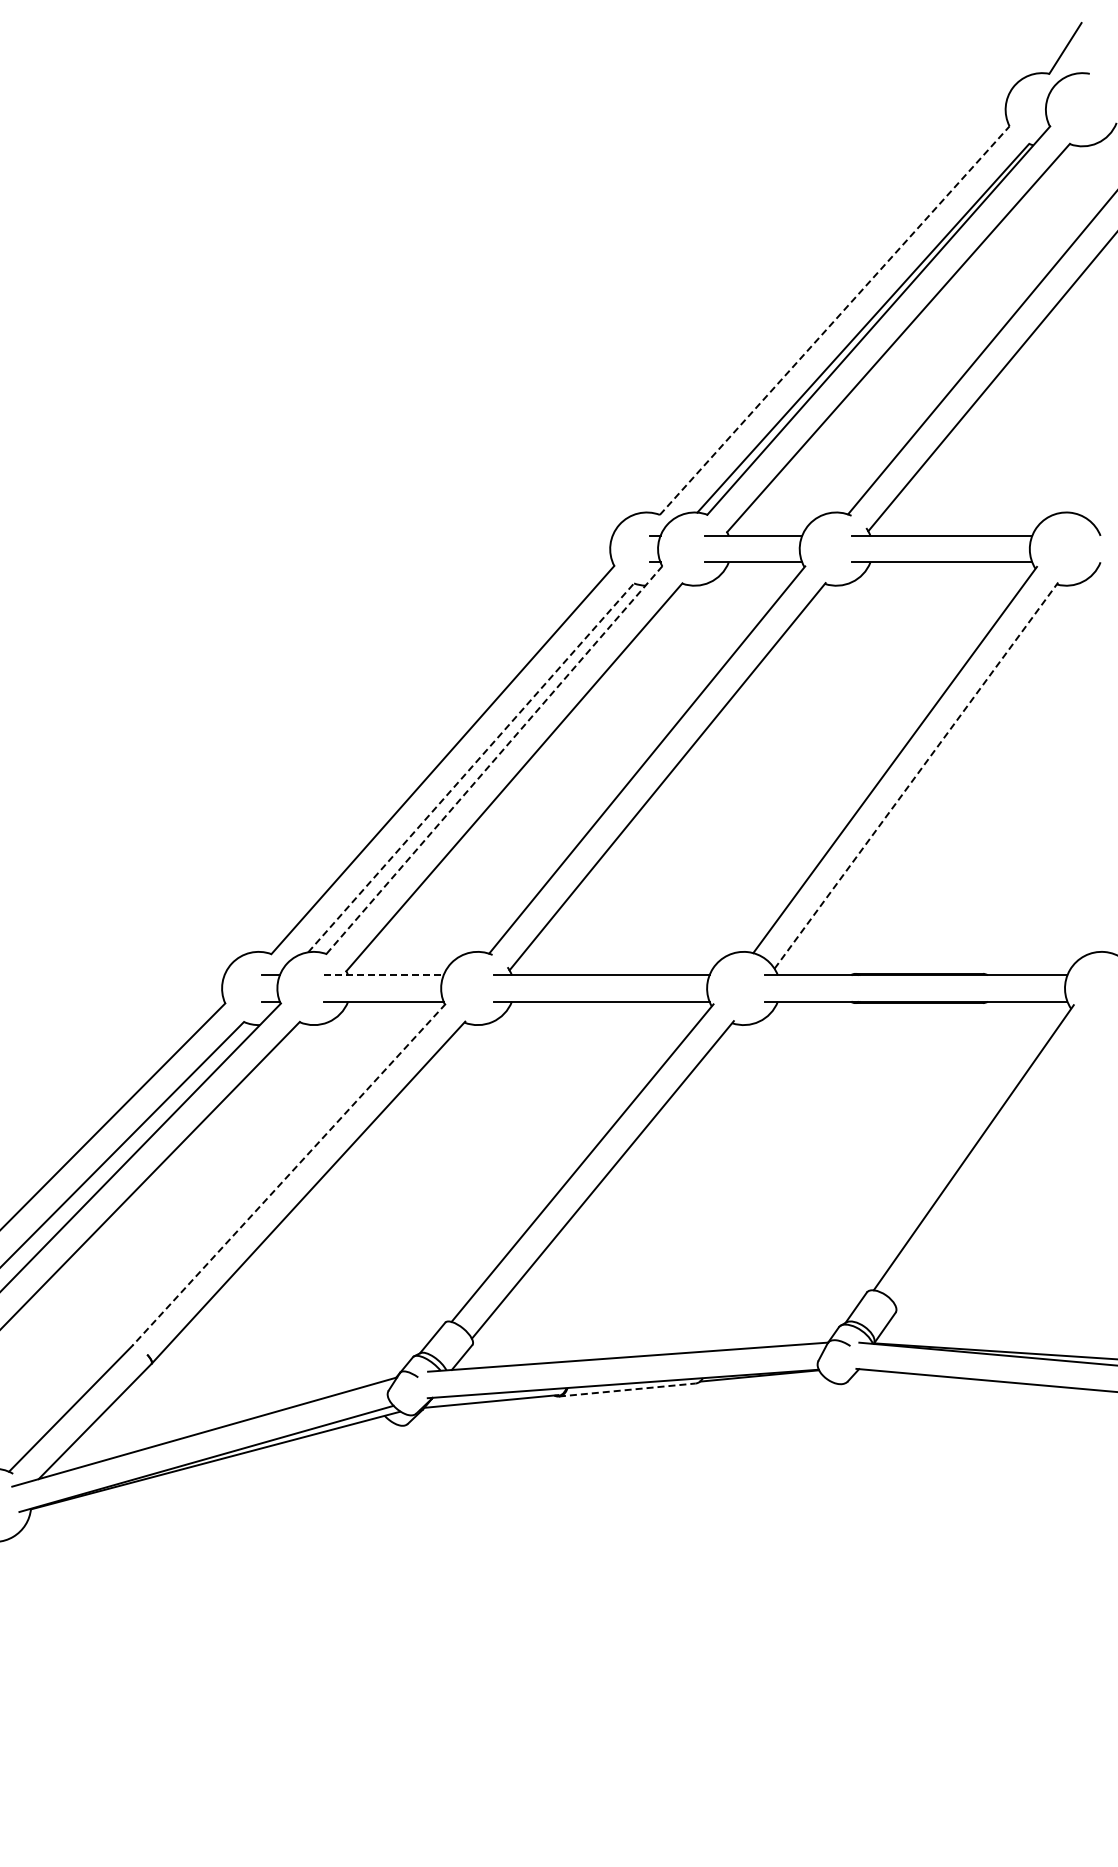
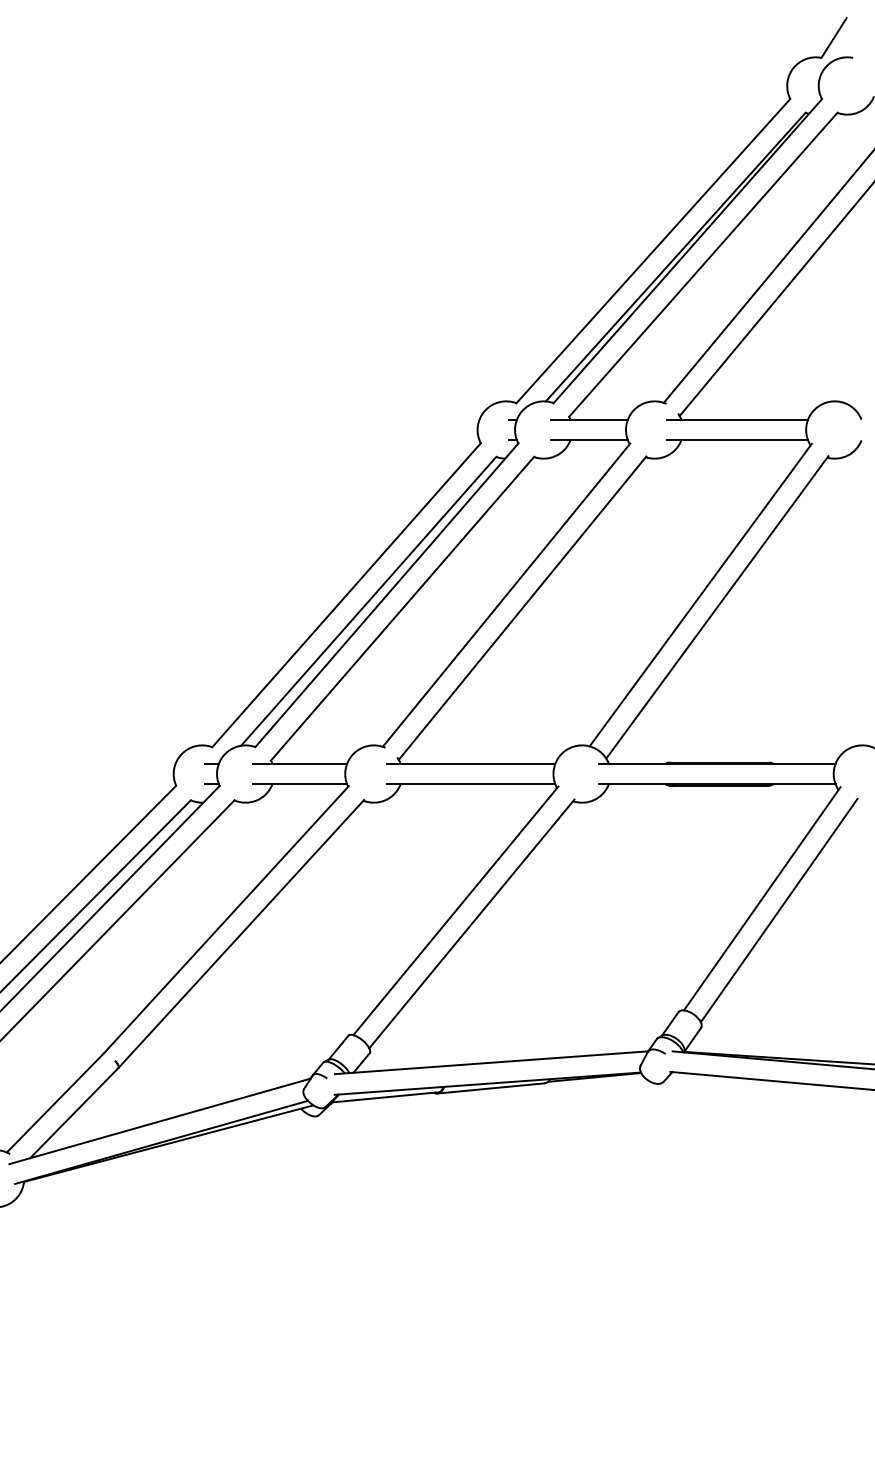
line: (835, 320) -> (653, 251), dashed -> solid
line: (494, 760) -> (386, 595), dashed -> solid
line: (471, 767) -> (368, 601), dashed -> solid
line: (916, 775) -> (717, 607), dashed -> solid
line: (383, 975) -> (300, 763), dashed -> solid
line: (995, 1162) -> (779, 910), added
line: (289, 1174) -> (226, 919), dashed -> solid
line: (627, 1390) -> (491, 1088), dashed -> solid

